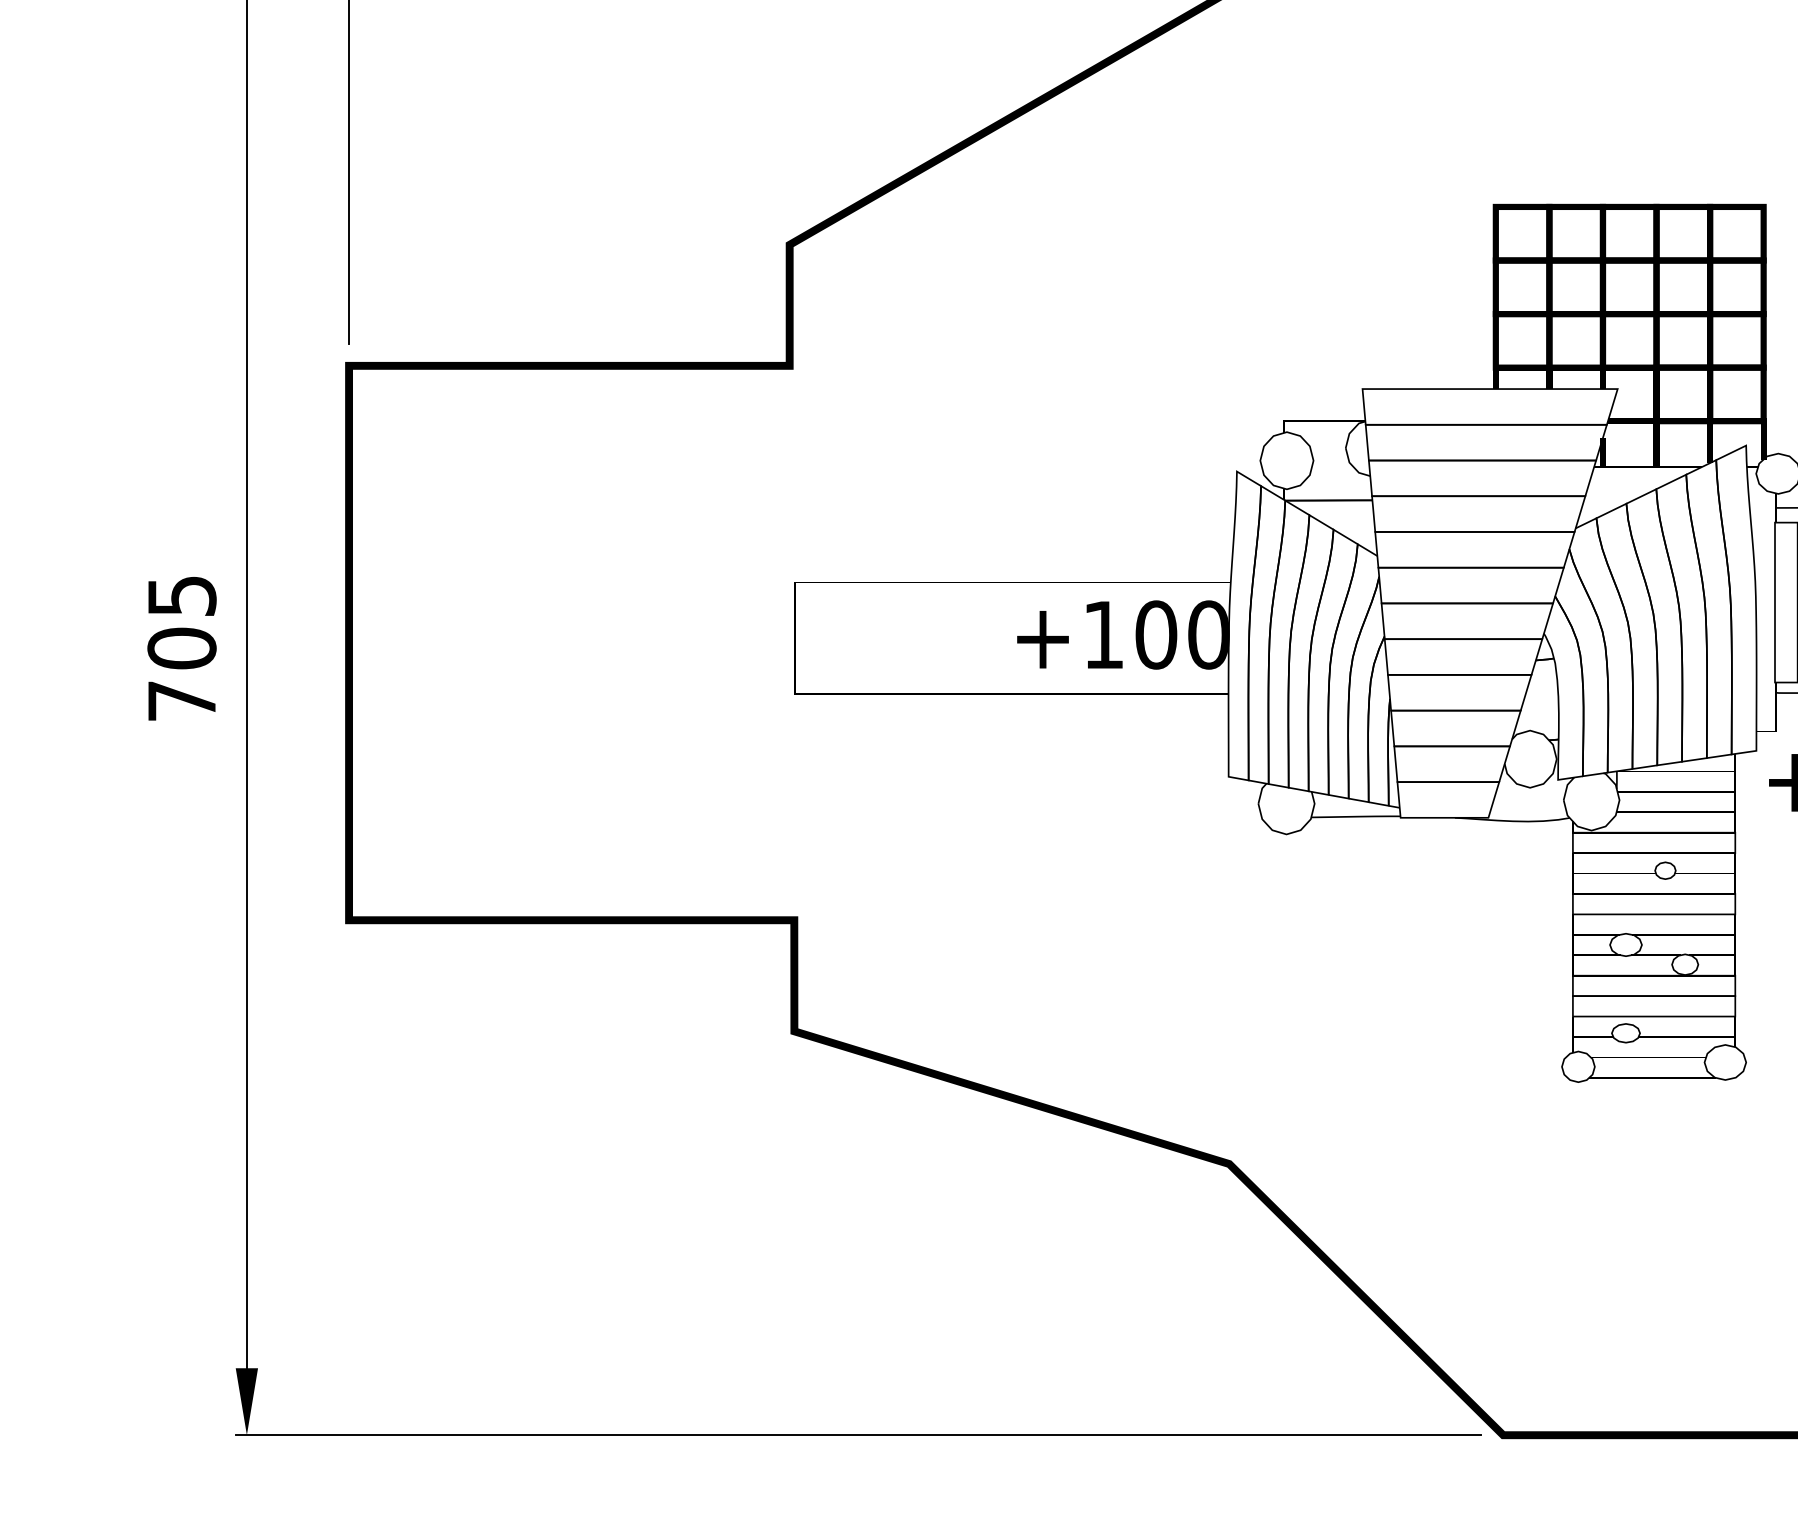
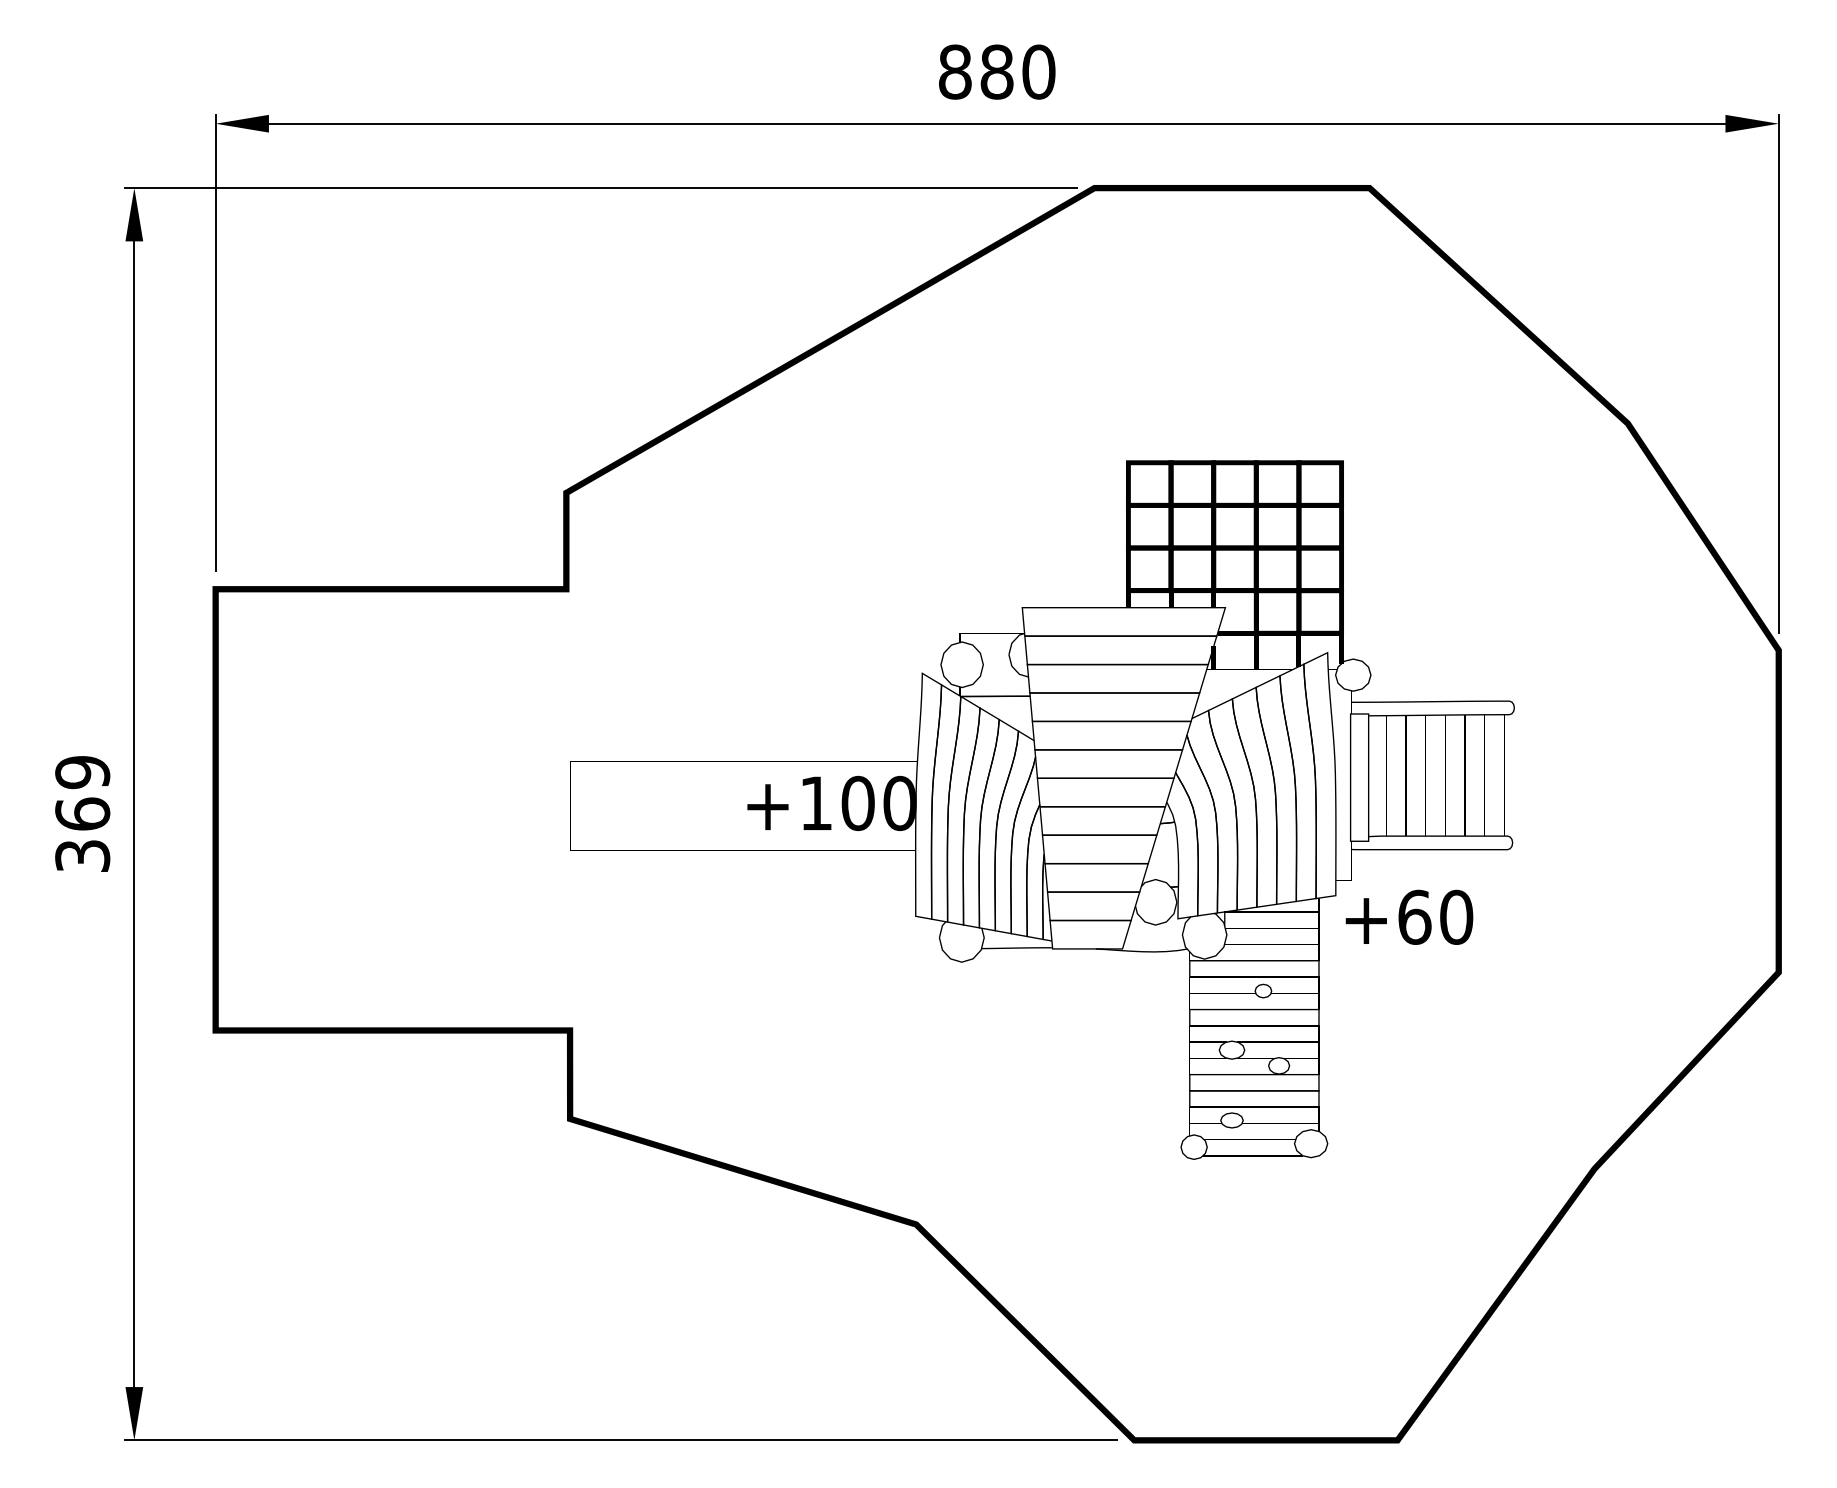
text: (181, 647) -> (82, 813), 705 -> 369

